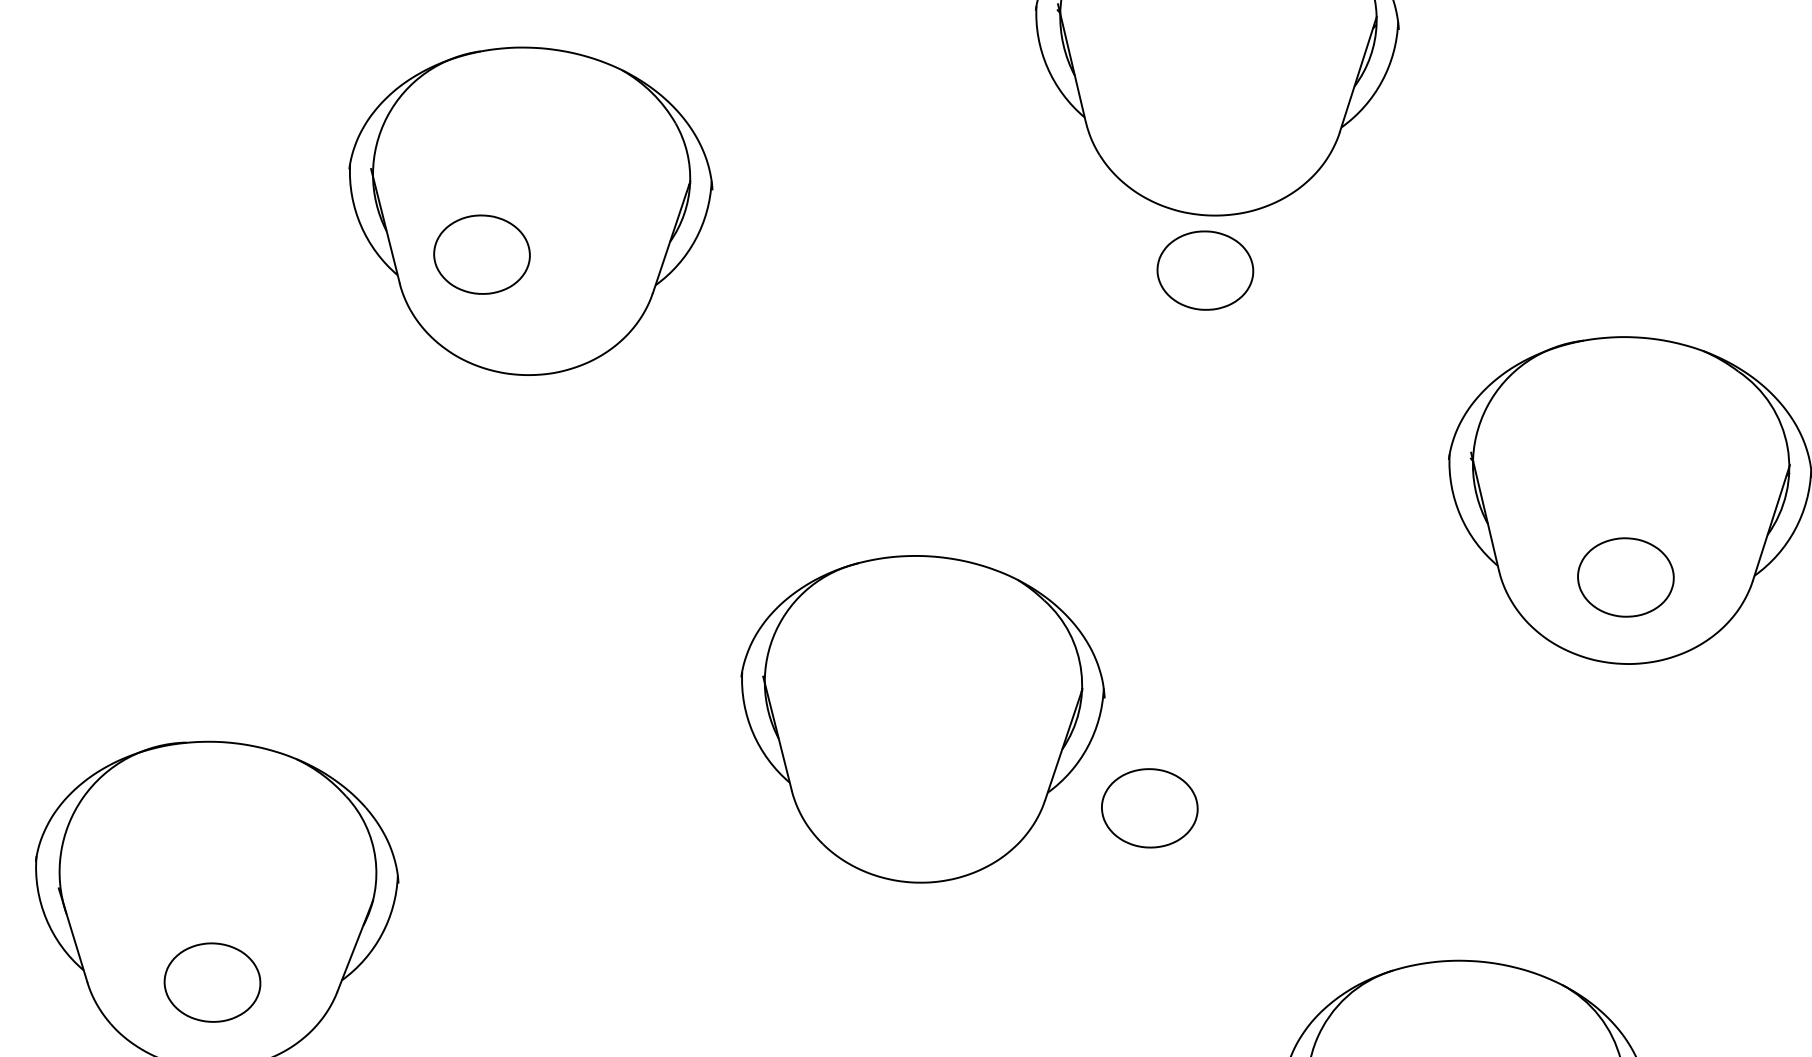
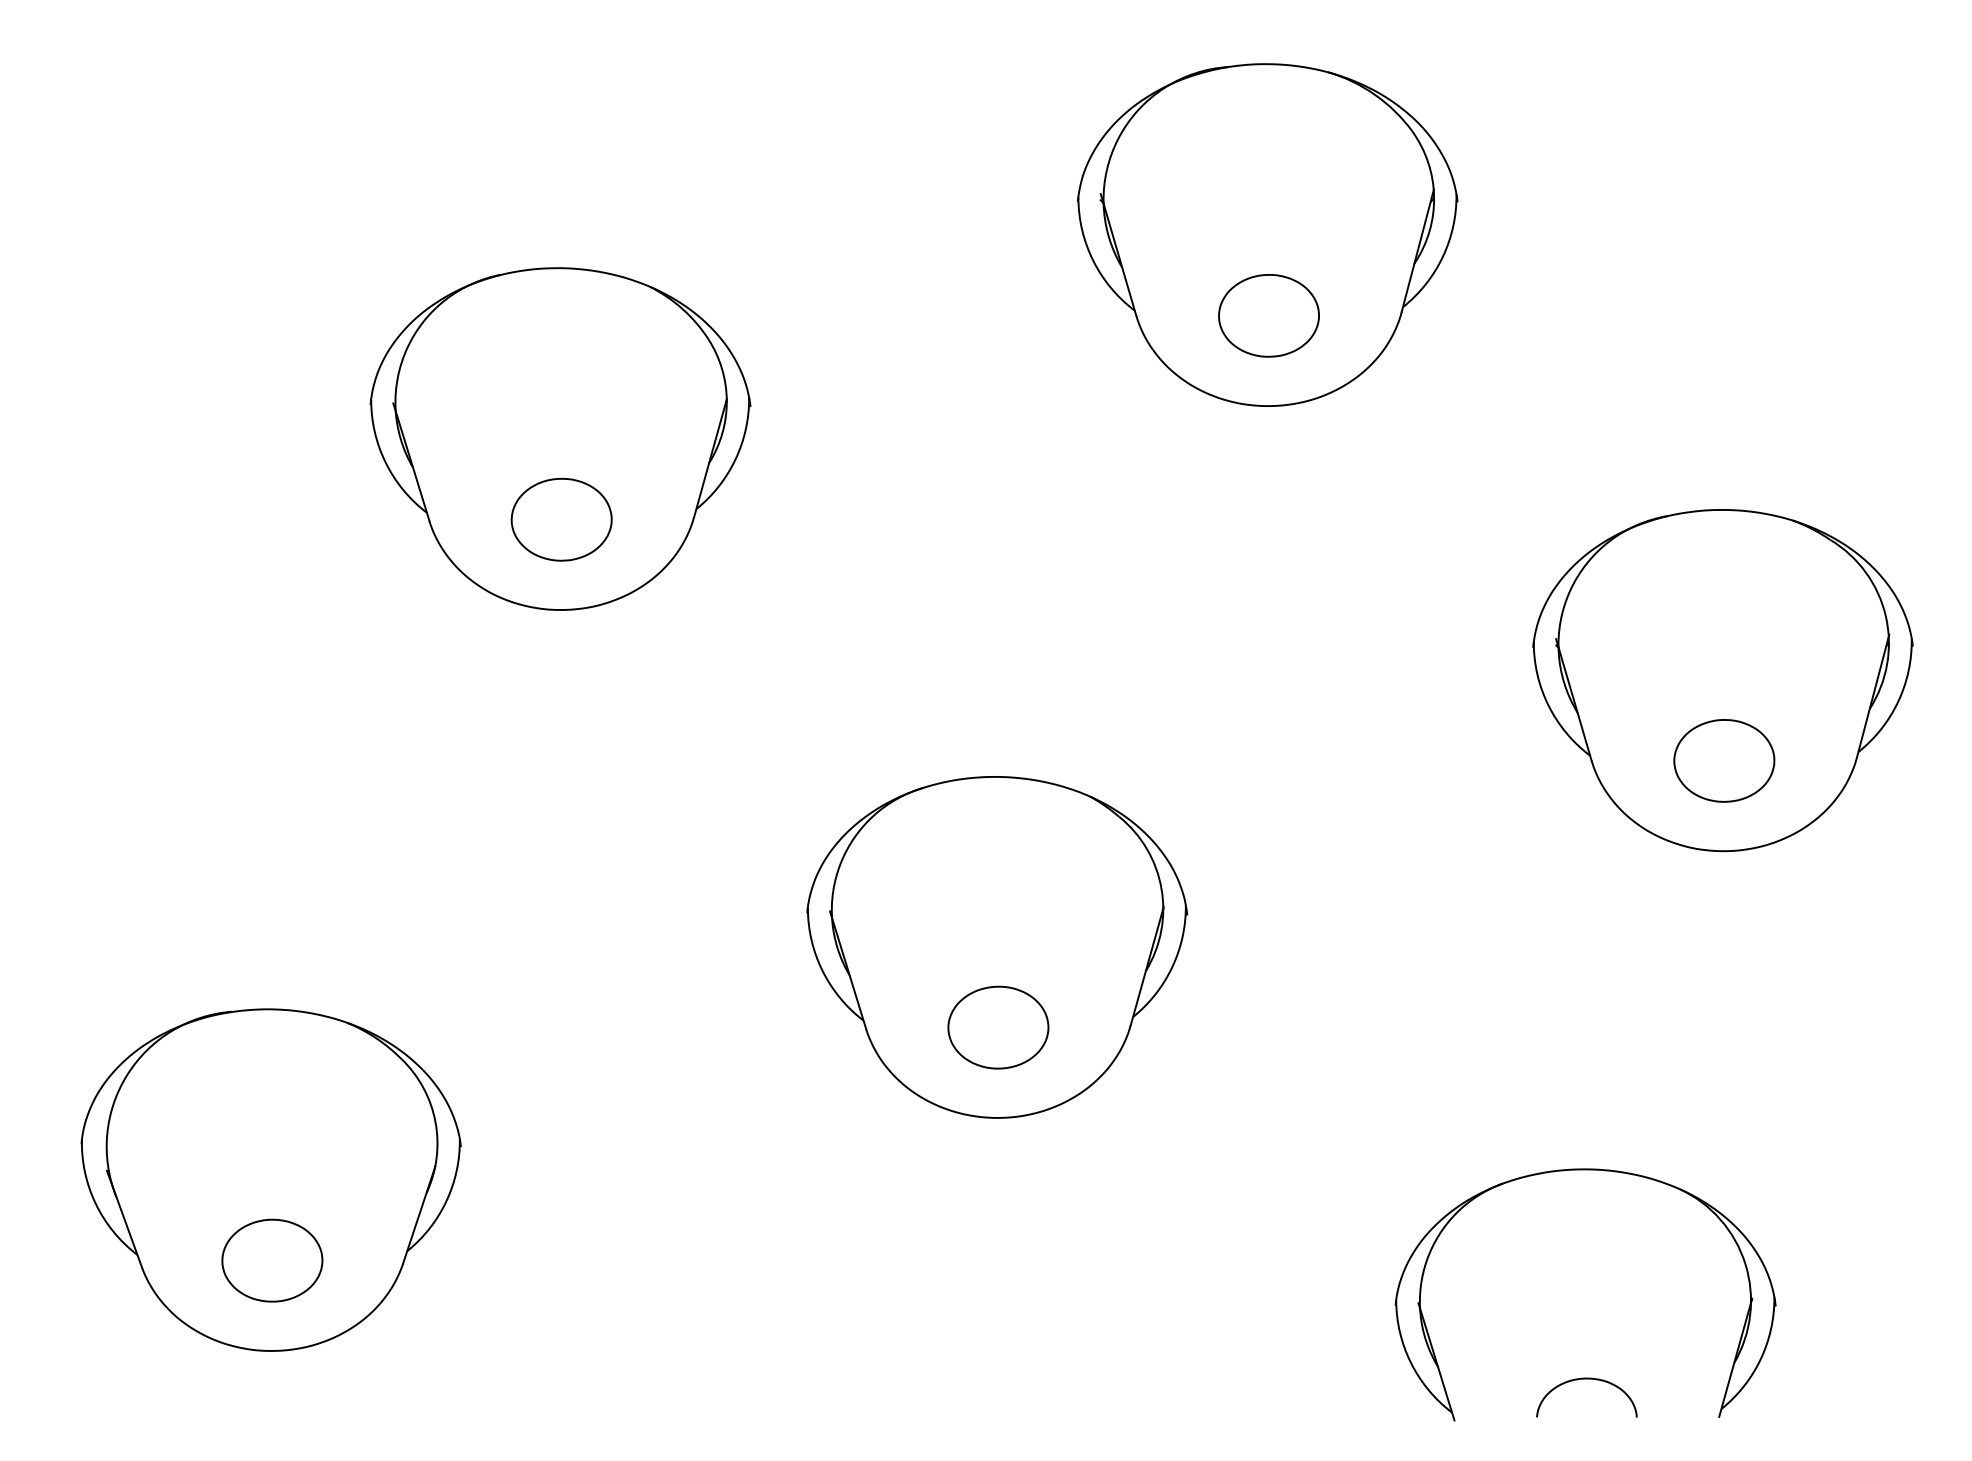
part: (481, 254) -> (561, 519), moved
part: (1204, 270) -> (1268, 315), moved
part: (1149, 808) -> (998, 1027), moved

